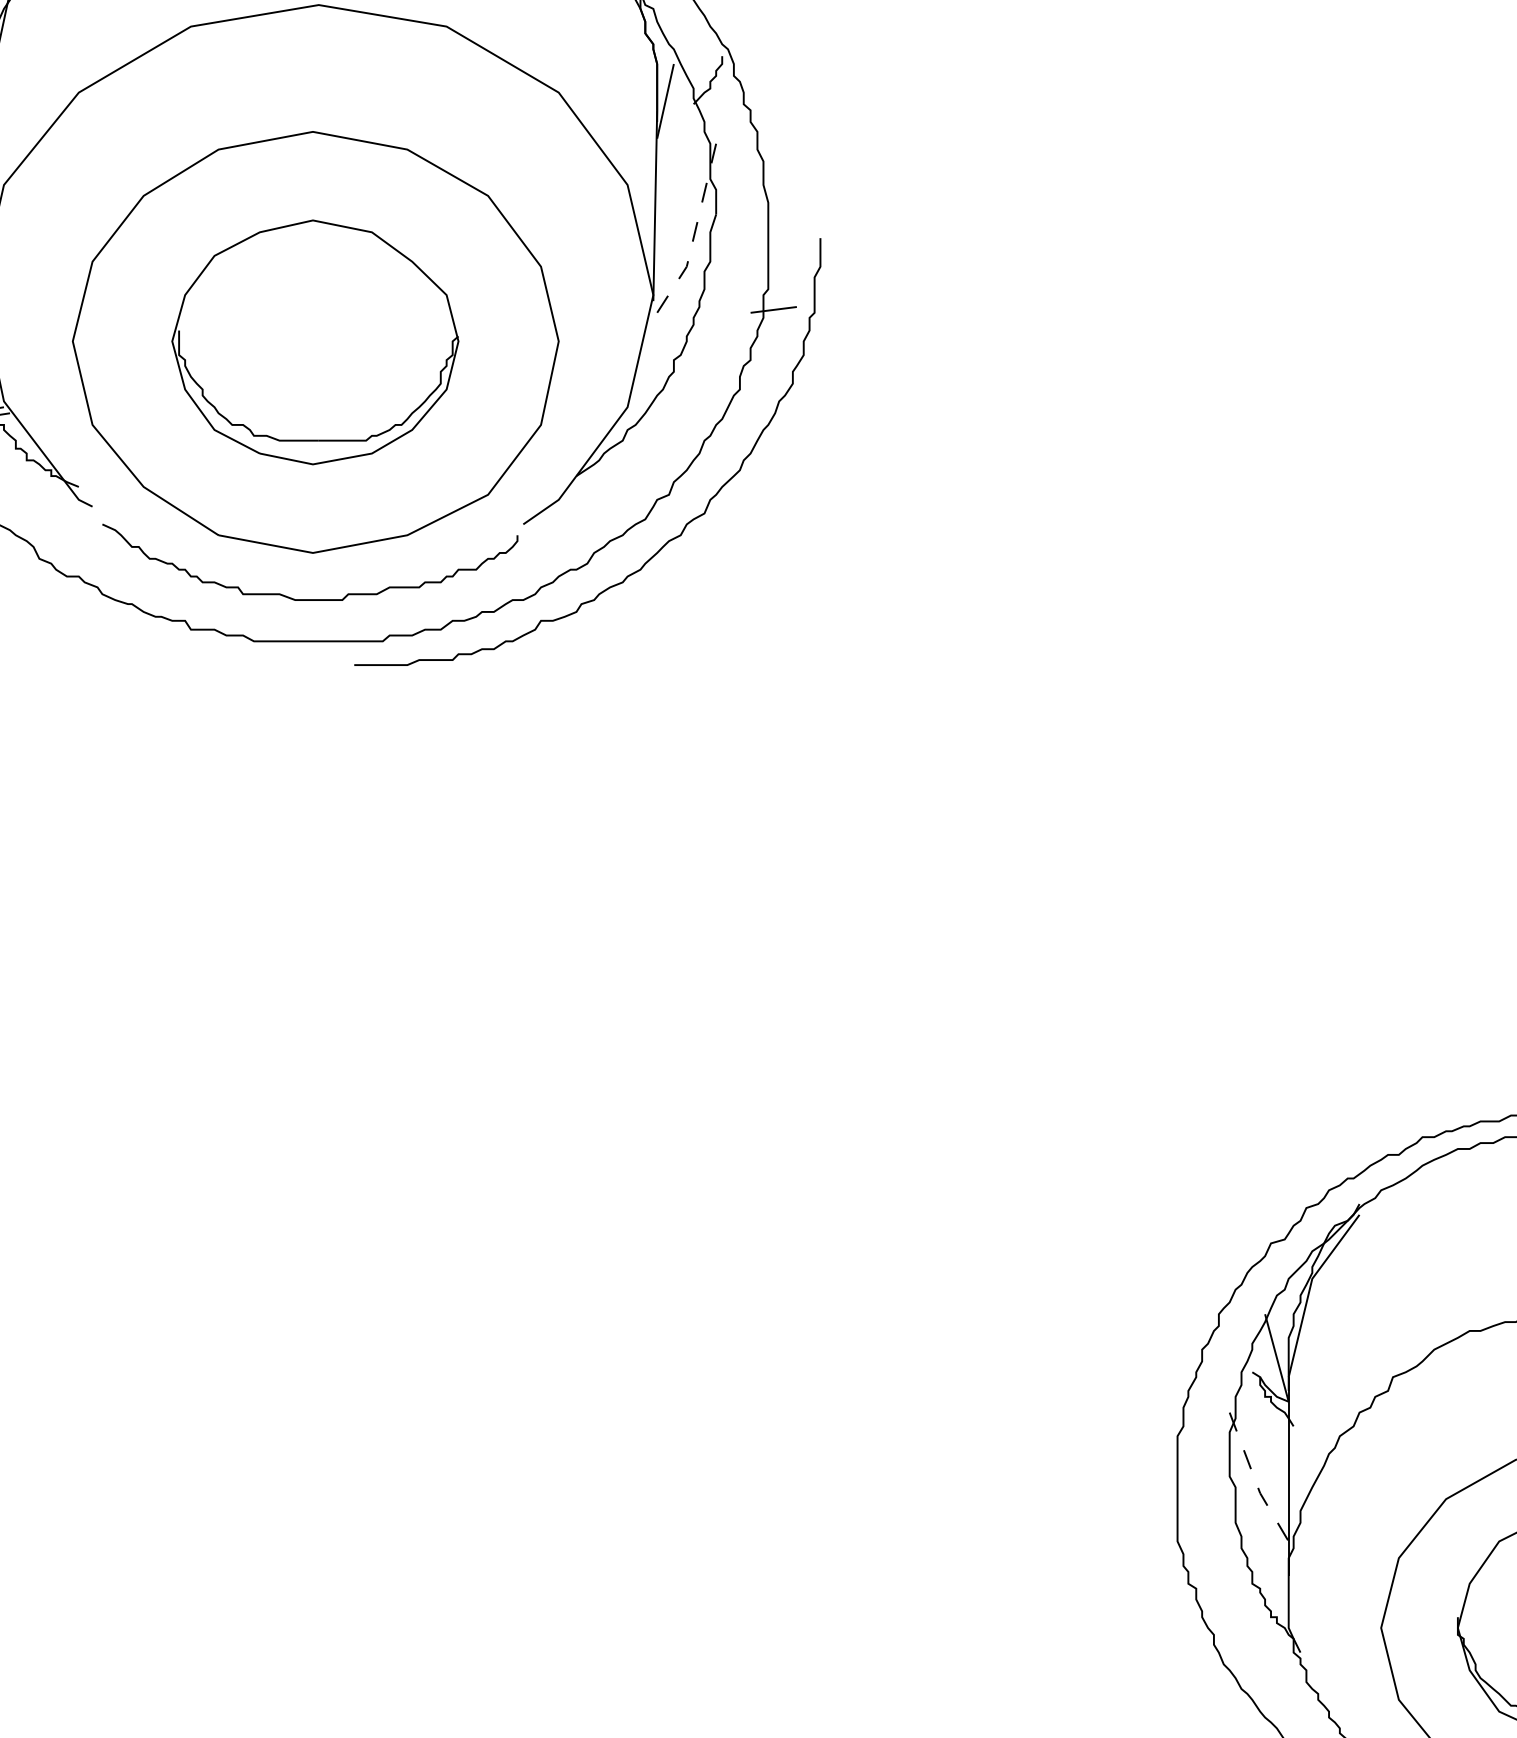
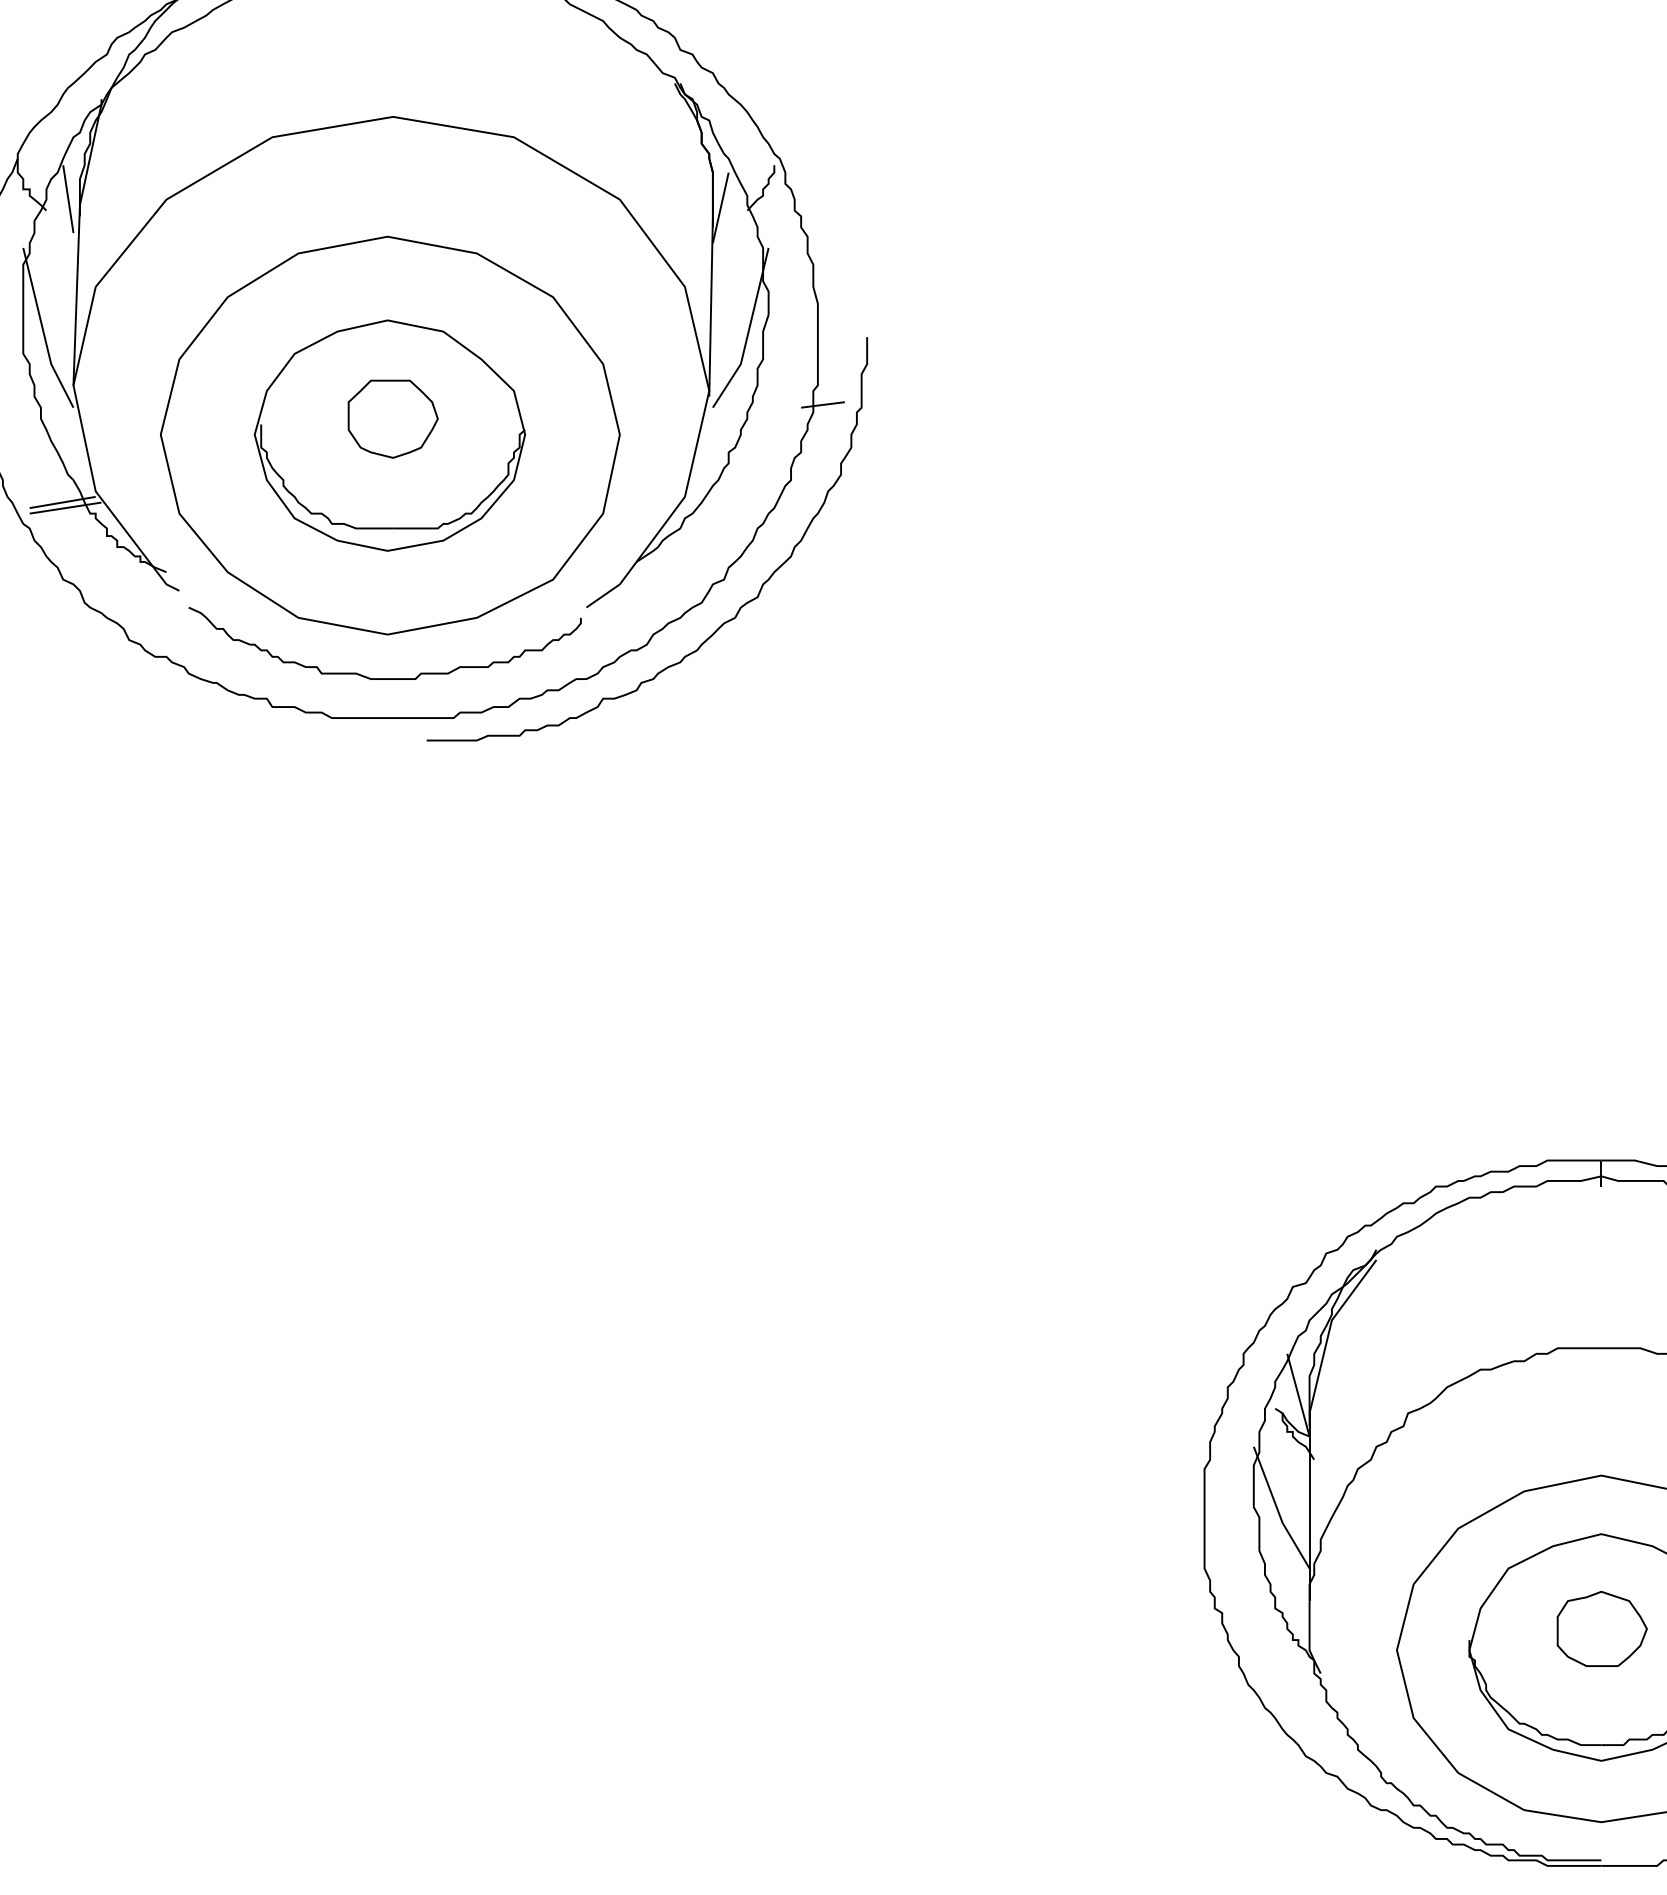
line: (694, 233) -> (748, 332), dashed -> solid
part: (318, 324) -> (392, 418), added
line: (1254, 1478) -> (1277, 1509), dashed -> solid

